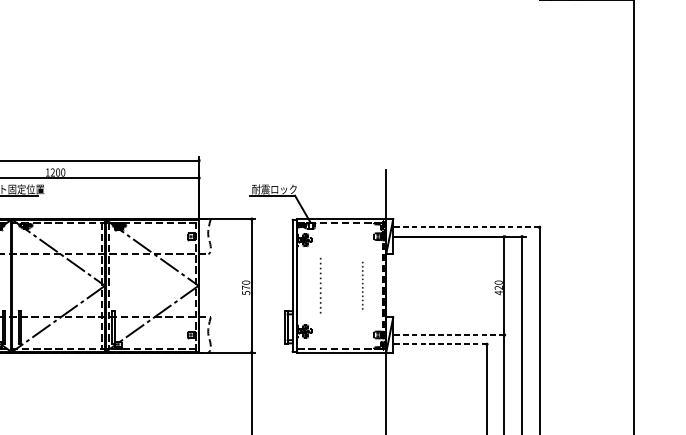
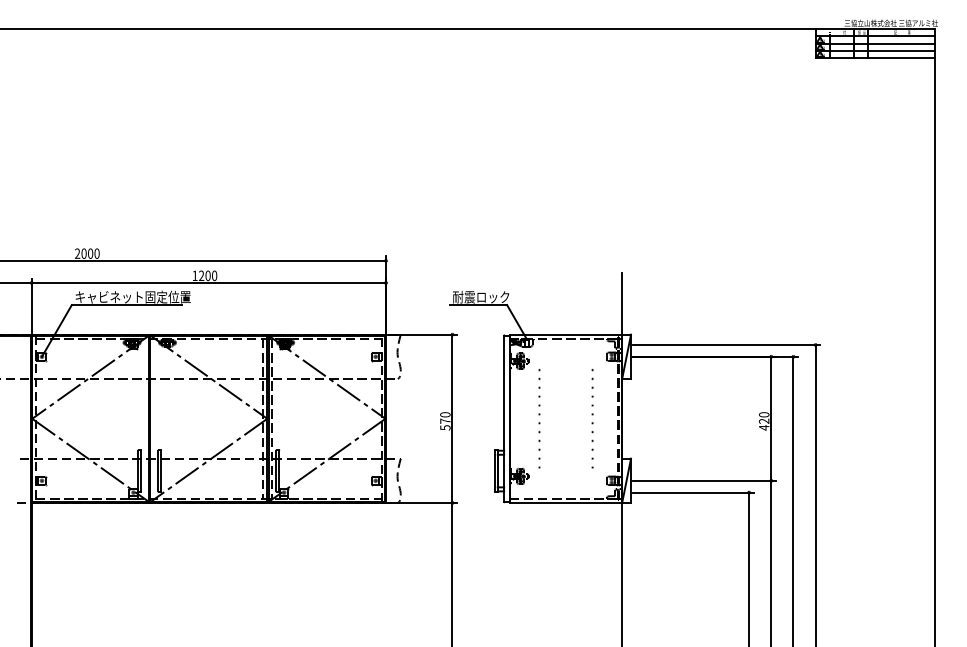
line: (468, 226) -> (726, 344), dashed -> solid
part: (320, 285) -> (539, 418), size x1.43
part: (362, 285) -> (592, 418), size x1.67
line: (451, 334) -> (704, 480), dashed -> solid
line: (442, 344) -> (693, 492), dashed -> solid

